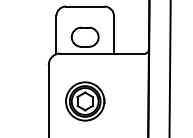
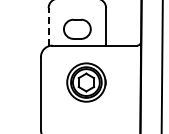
line: (56, 34) -> (48, 26), solid -> dashed
part: (85, 101) -> (86, 82), moved

